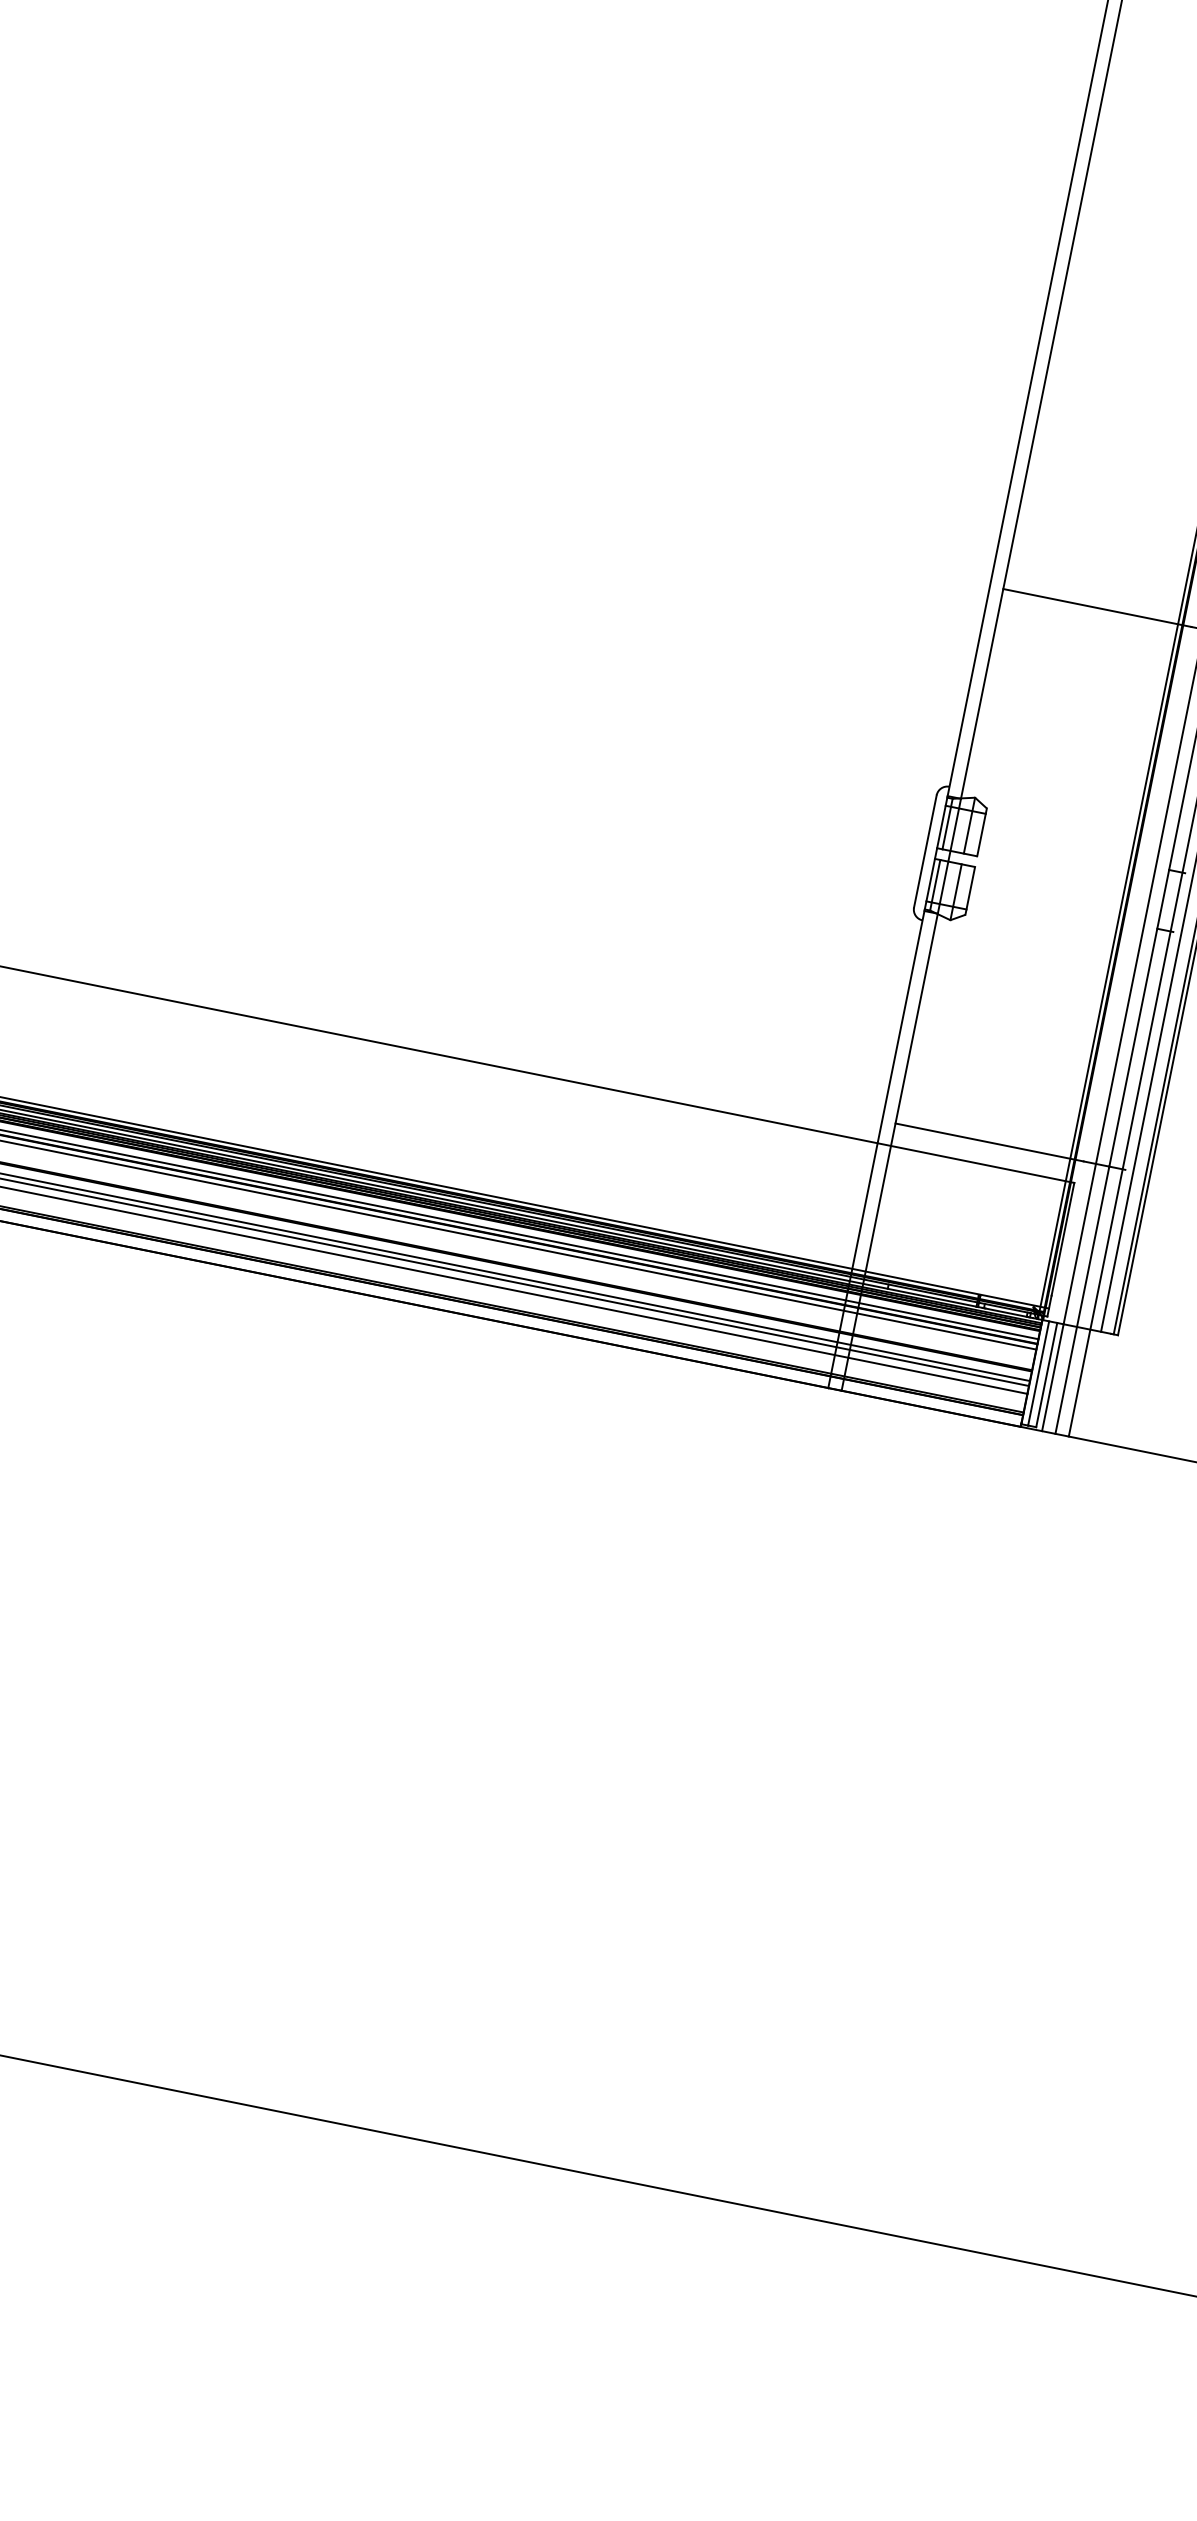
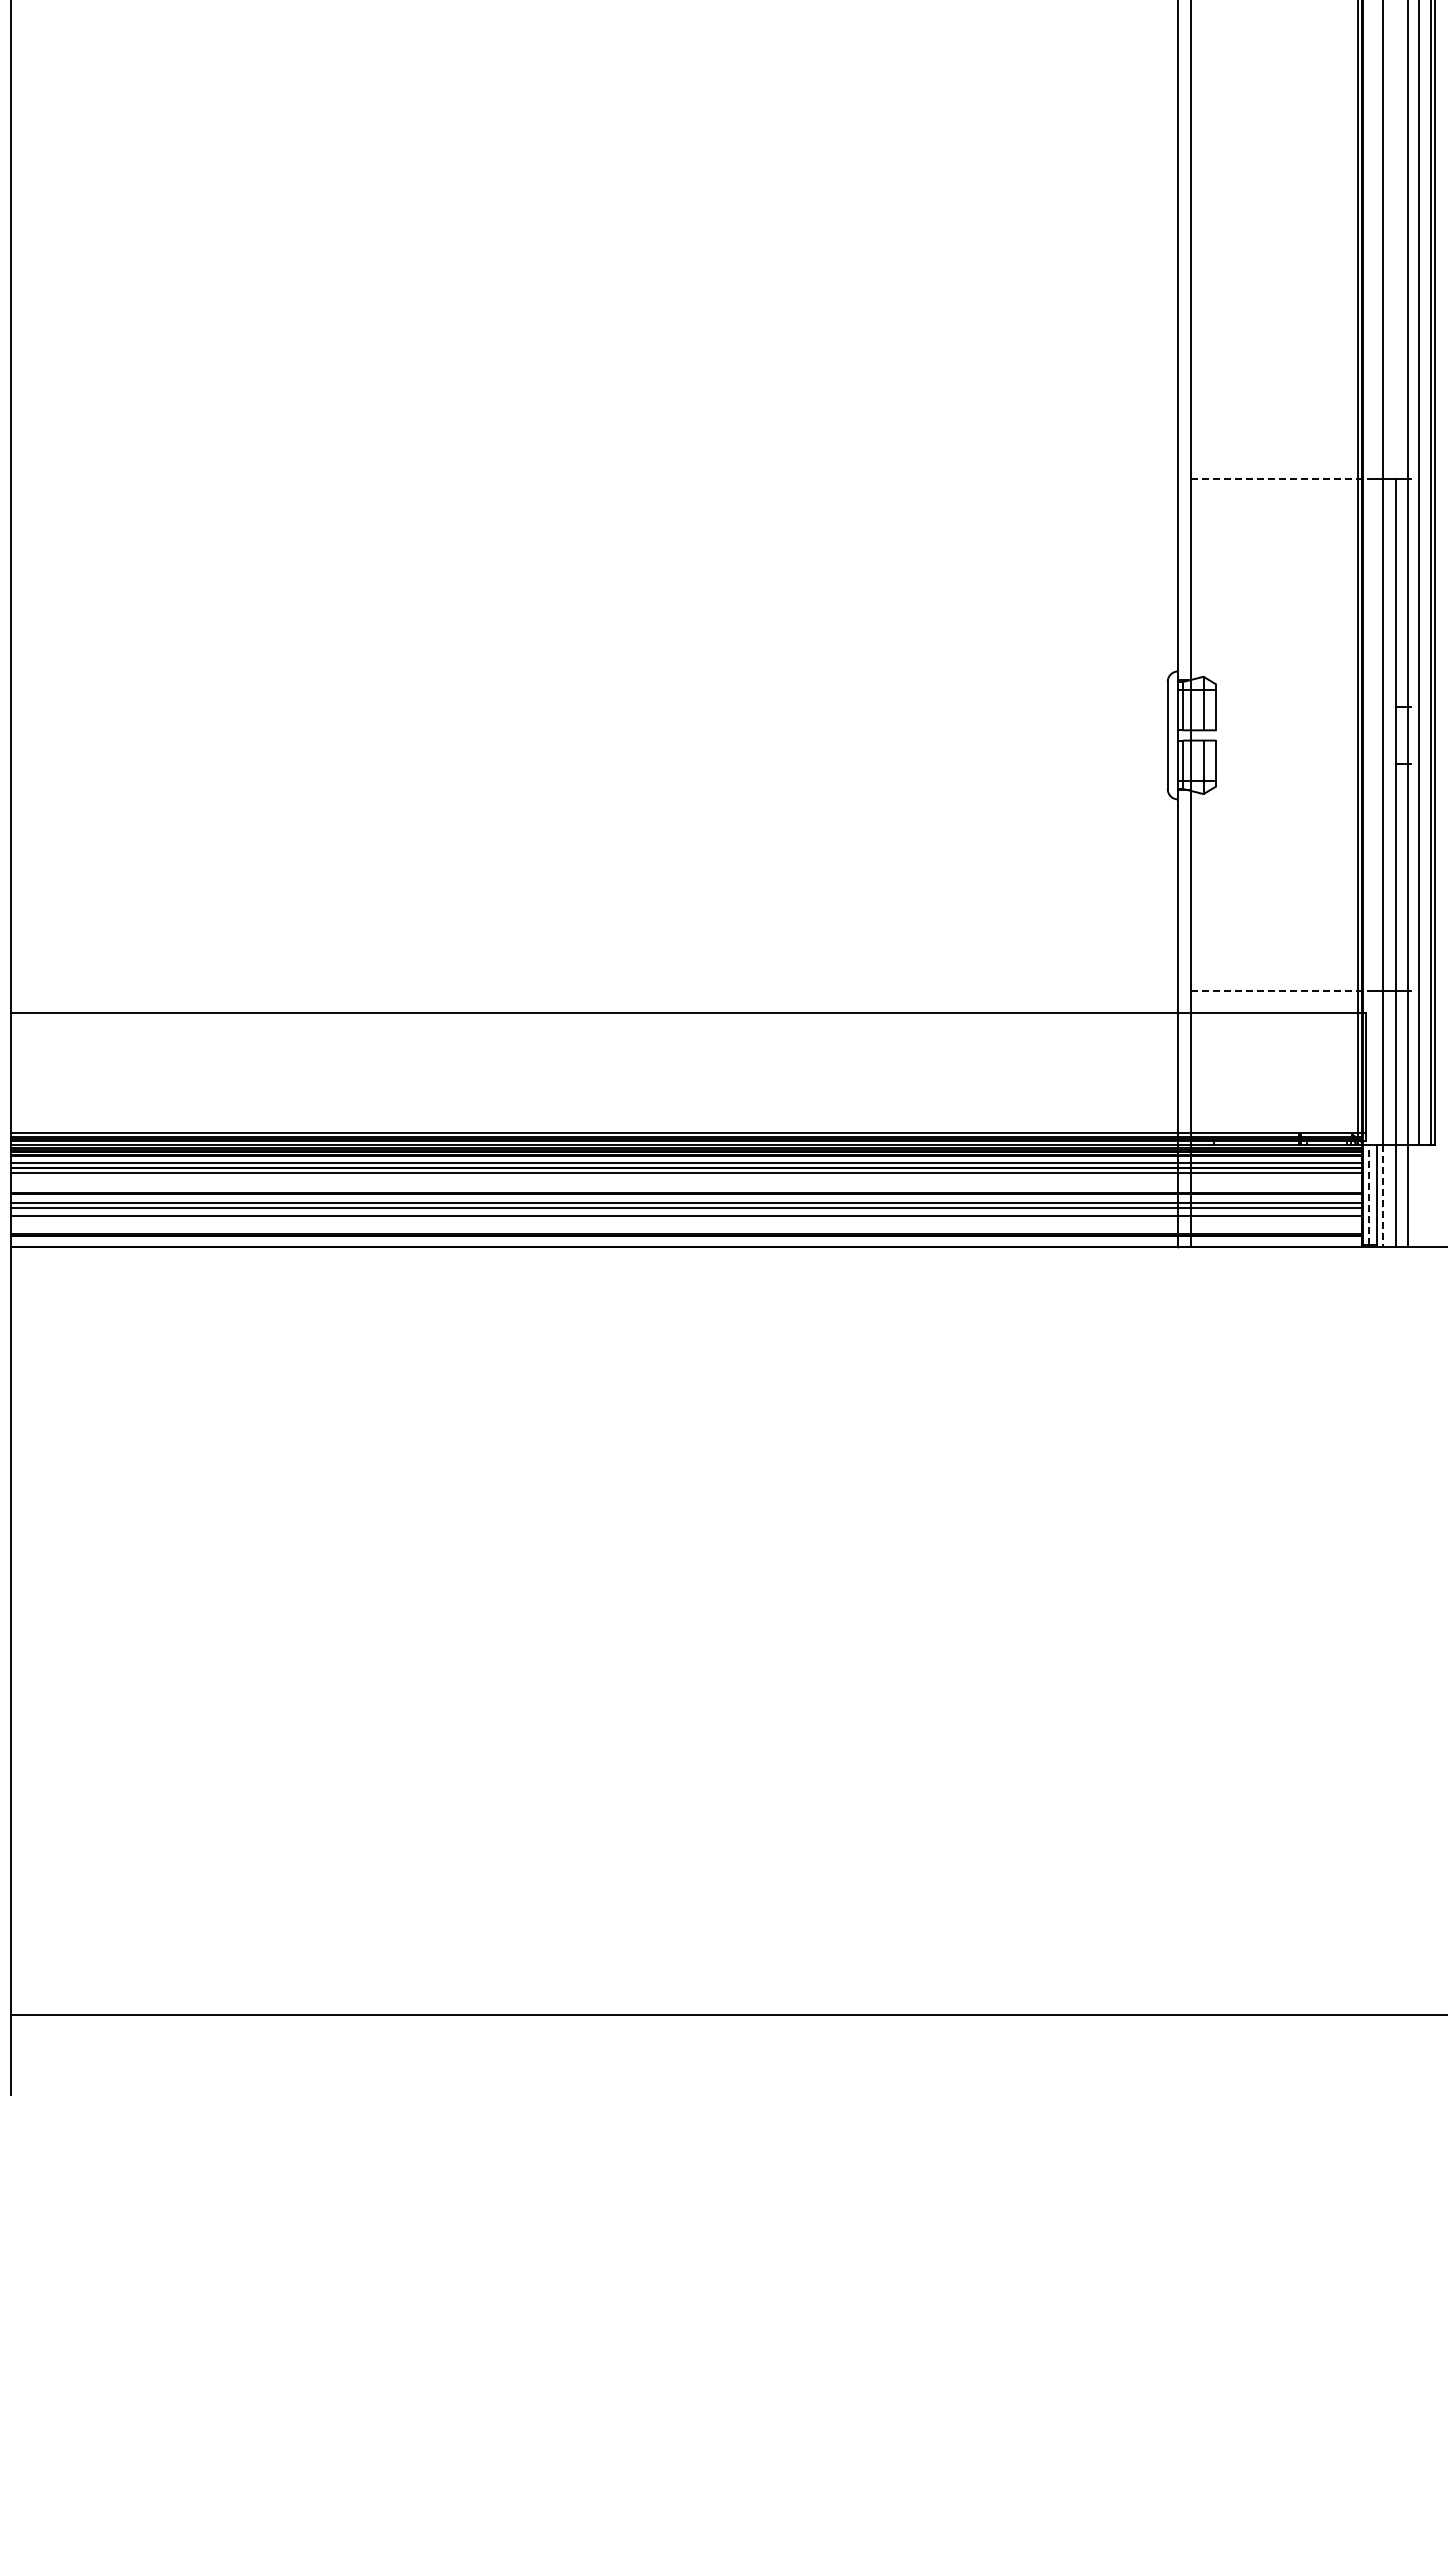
line: (1097, 608) -> (1281, 479), solid -> dashed
line: (990, 1142) -> (1281, 991), solid -> dashed
line: (1038, 1372) -> (1368, 1194), solid -> dashed
line: (1052, 1378) -> (1382, 1196), solid -> dashed

